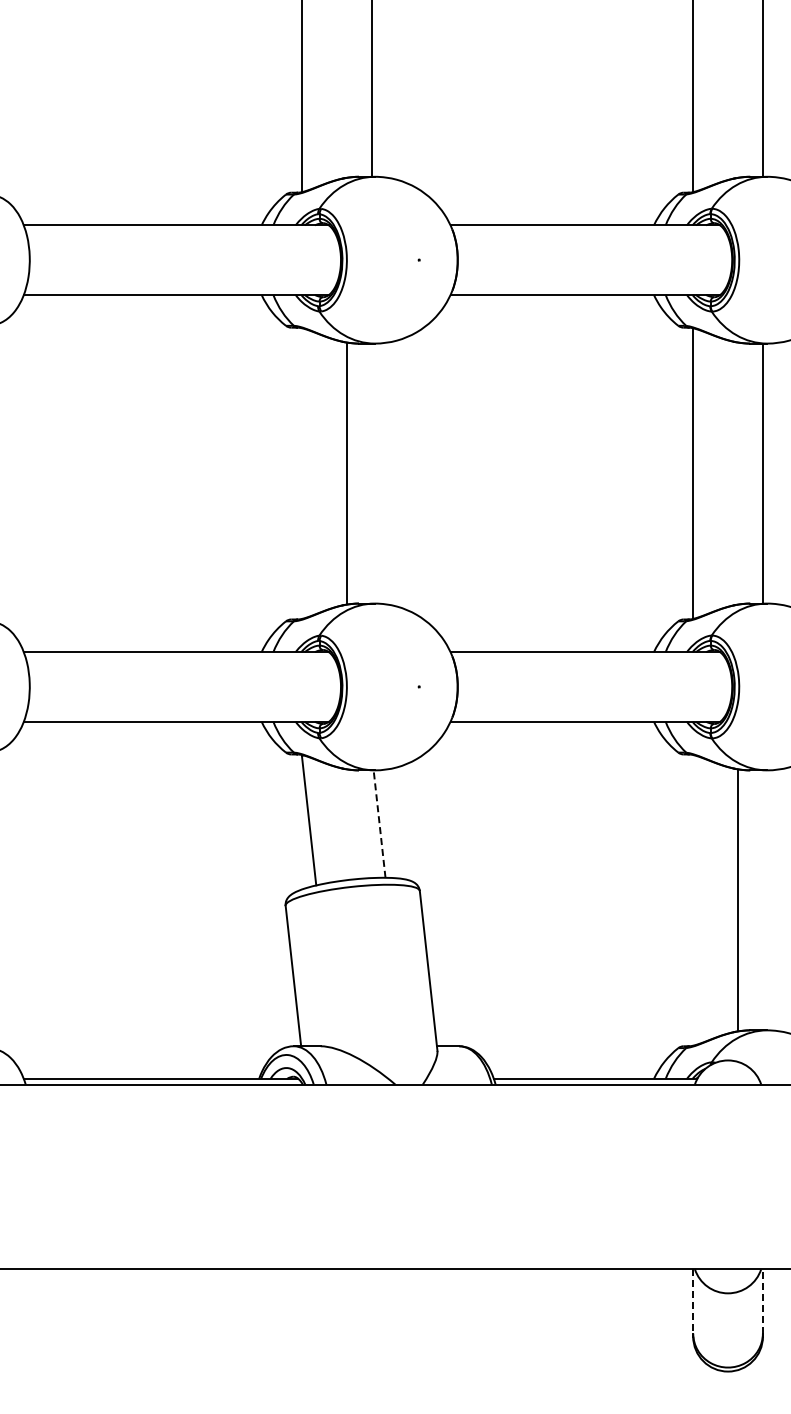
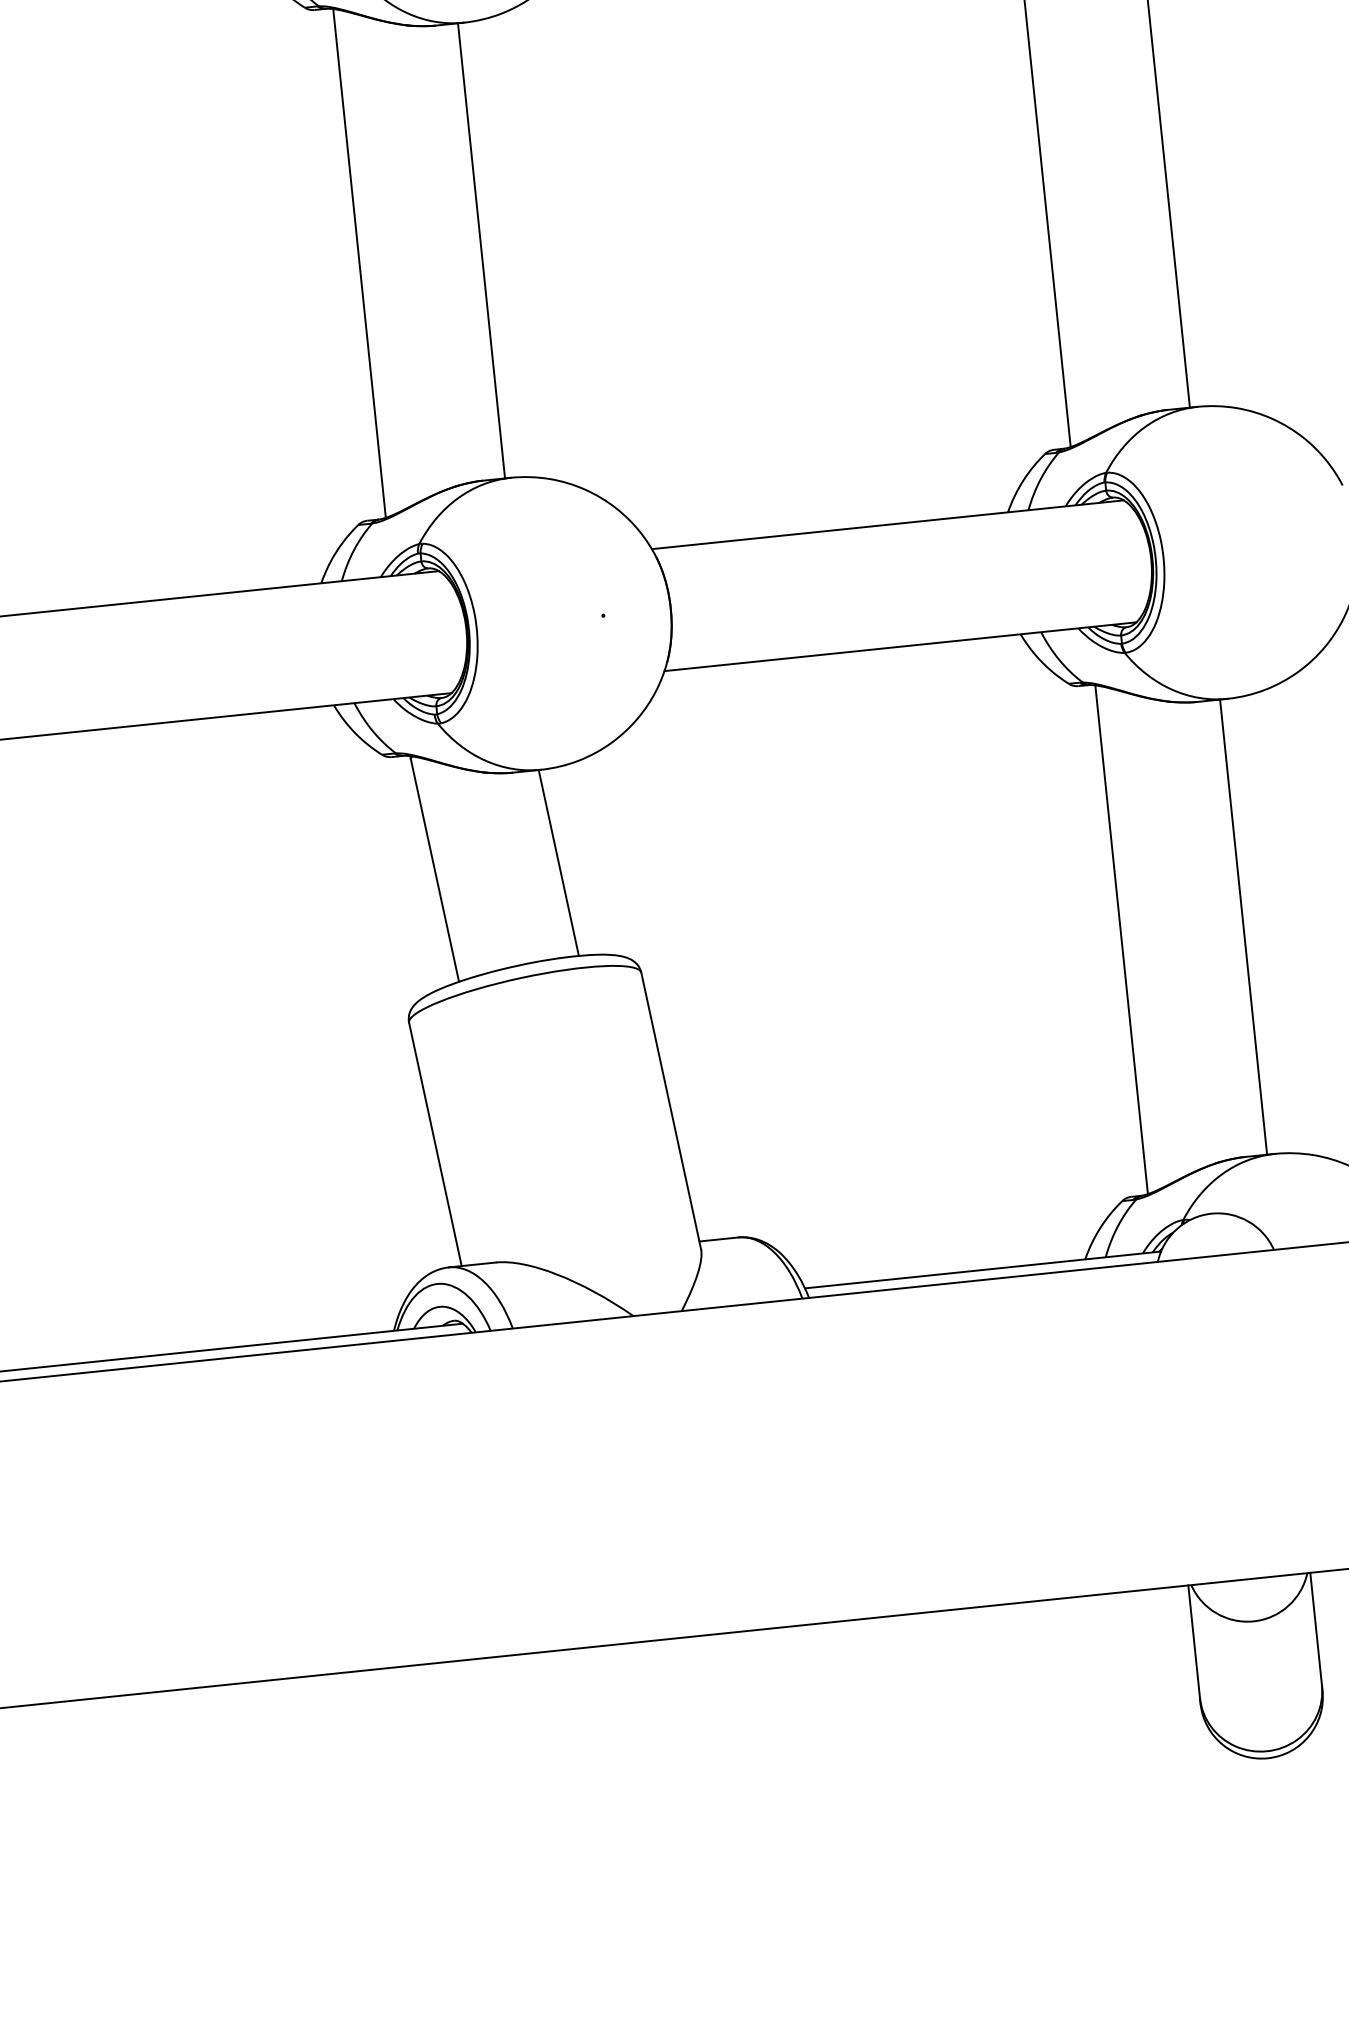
line: (301, 473) -> (358, 263), added
line: (346, 473) -> (481, 250), moved
line: (379, 823) -> (558, 861), dashed -> solid
line: (693, 900) -> (1122, 939), added
line: (737, 900) -> (1242, 927), moved
line: (762, 1300) -> (1315, 1627), dashed -> solid
line: (693, 1301) -> (1194, 1641), dashed -> solid

